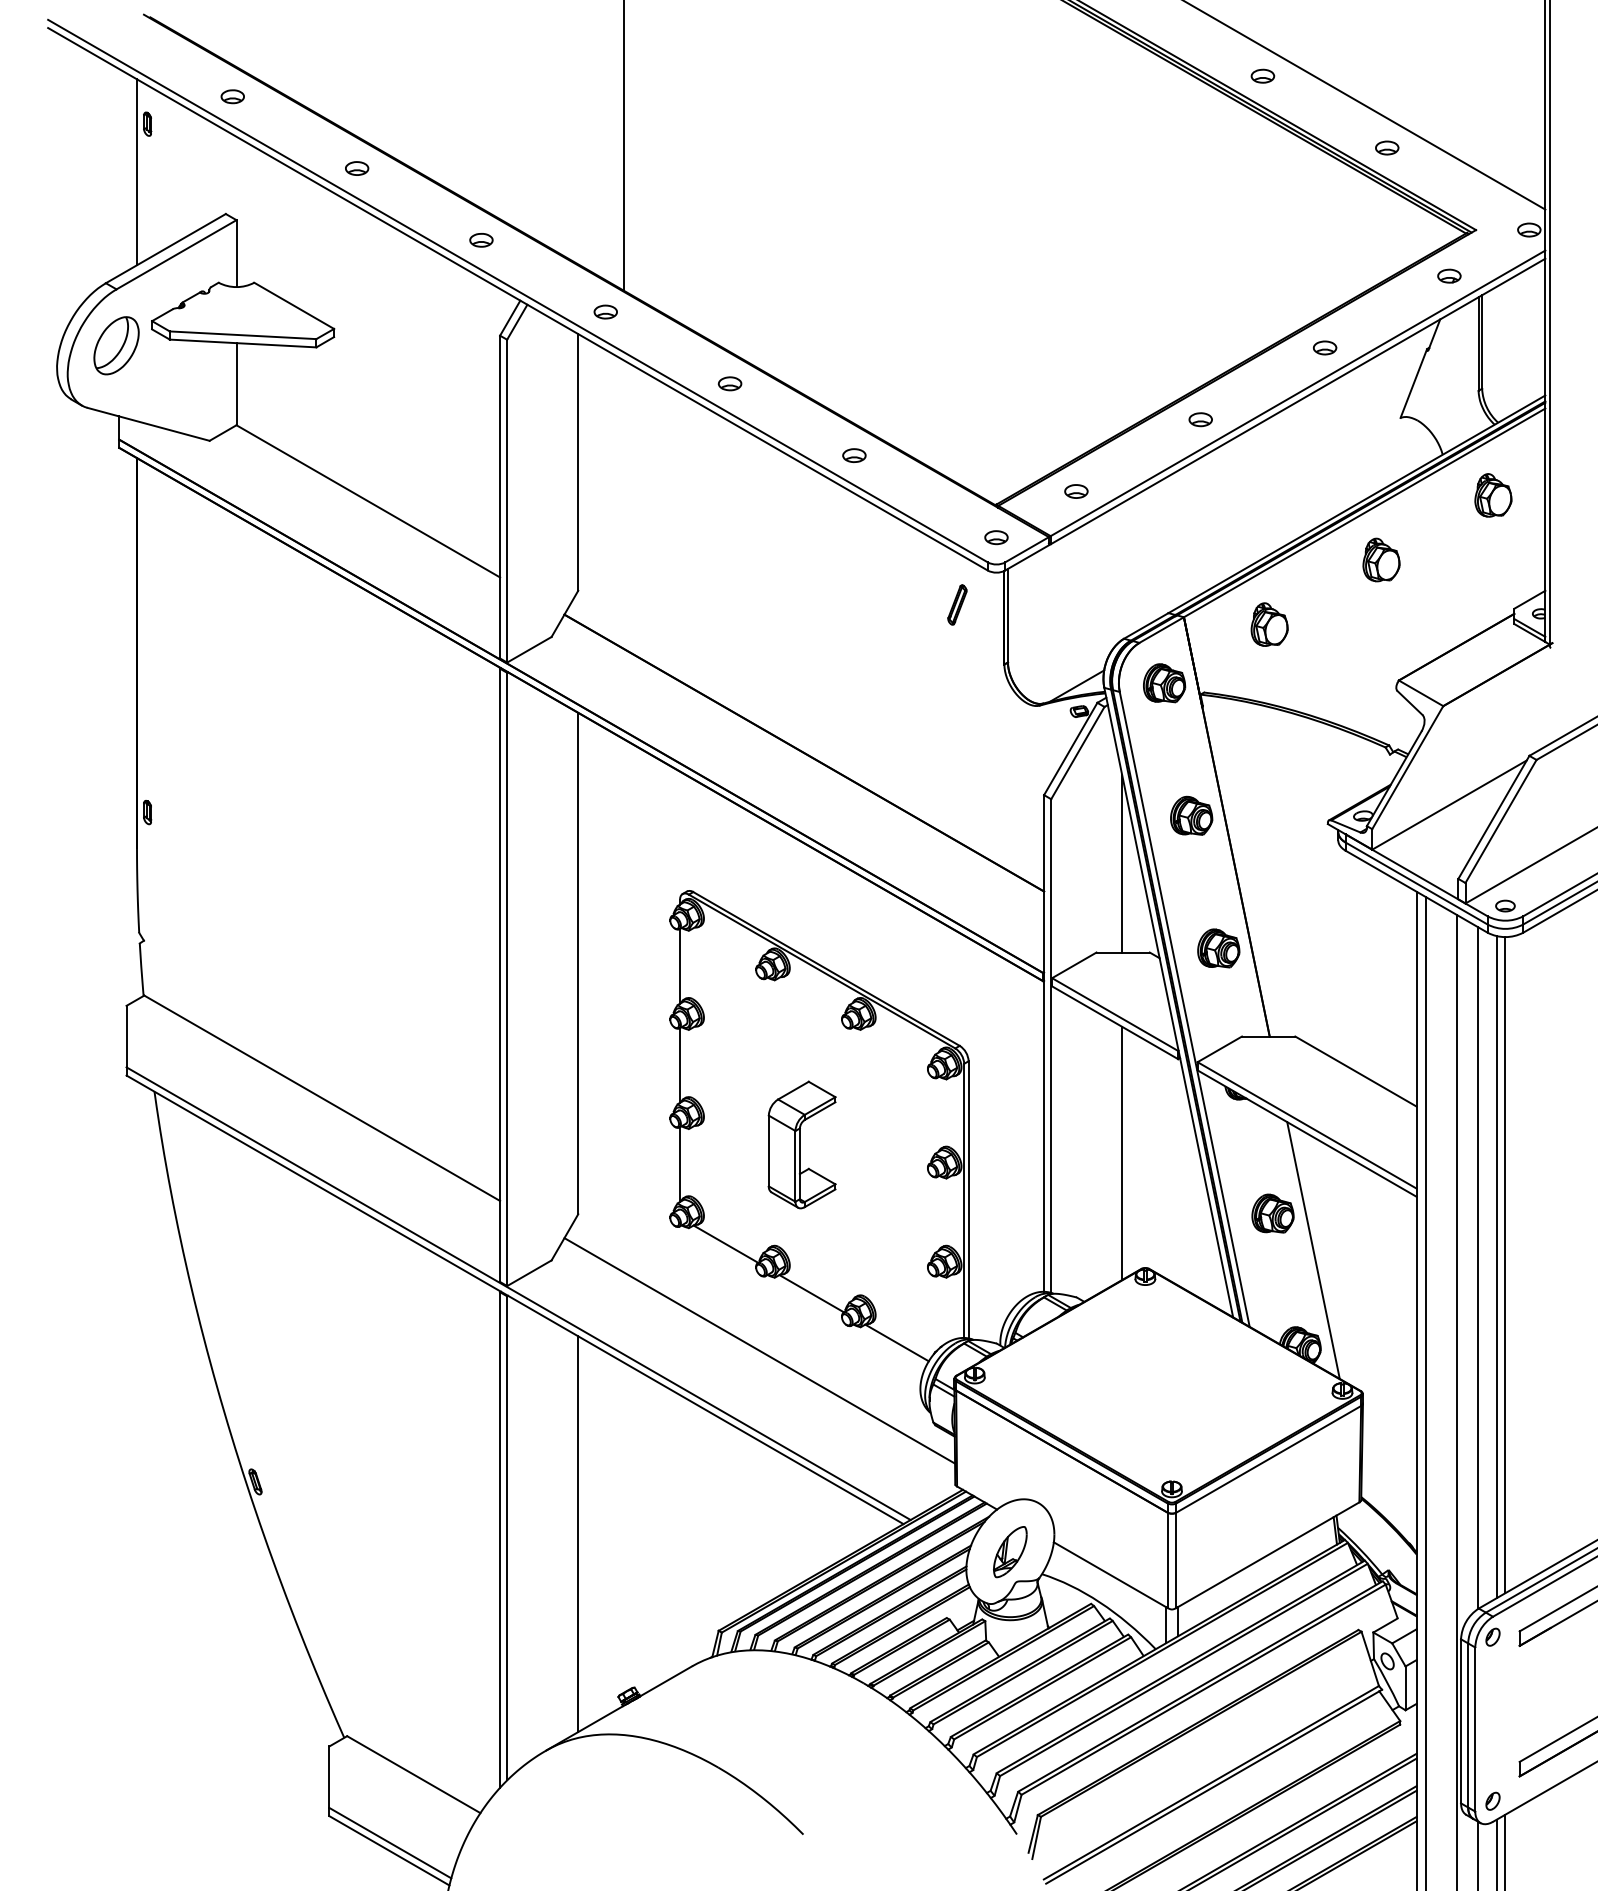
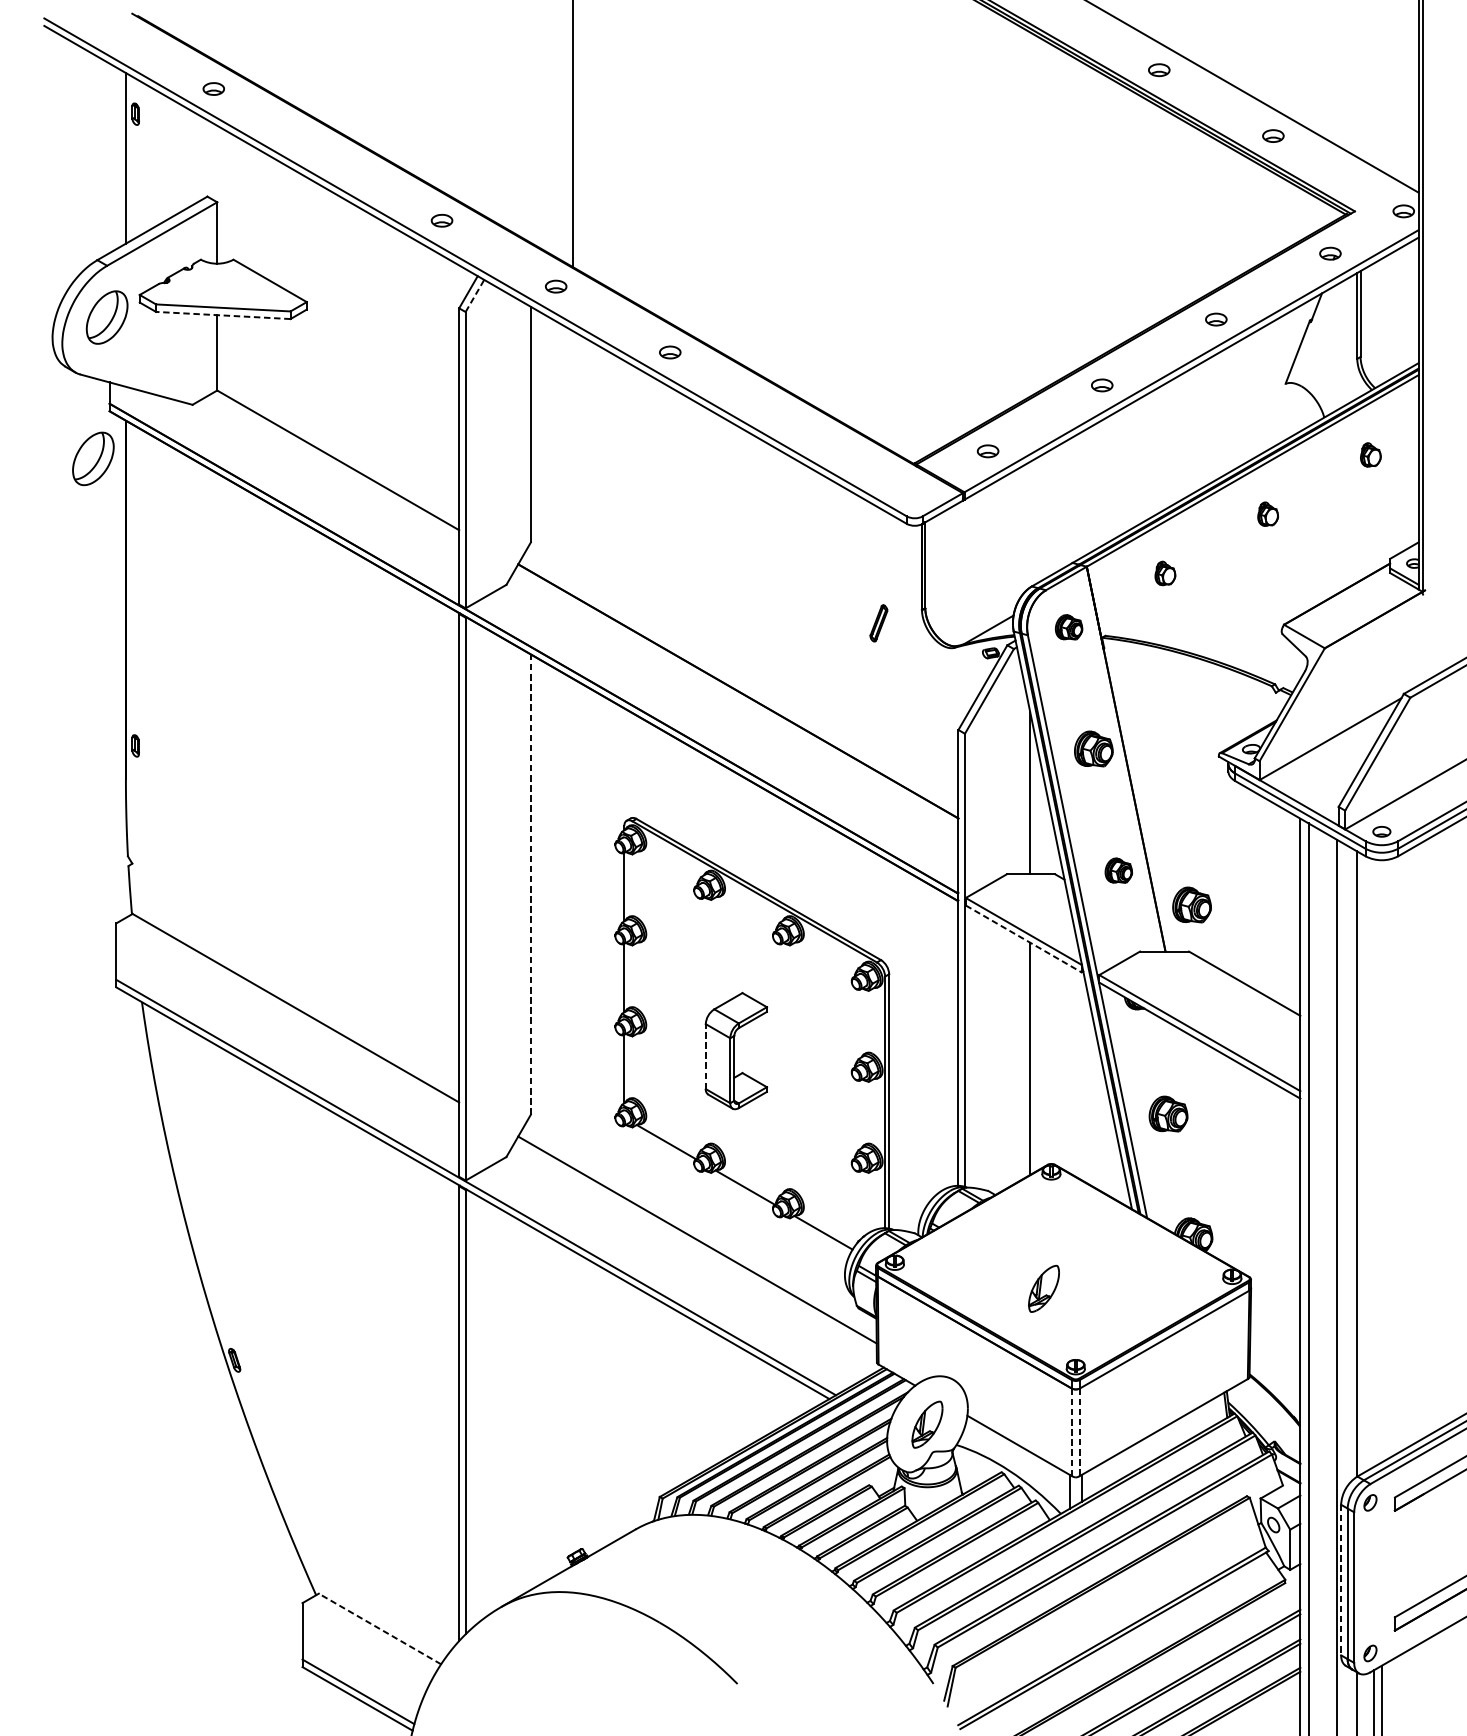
part: (357, 168) -> (328, 154), removed
line: (517, 321) -> (475, 295), solid -> dashed
line: (242, 343) -> (222, 315), solid -> dashed
part: (854, 455) -> (784, 418), removed
part: (1493, 495) -> (1370, 454), size x0.6
part: (101, 499) -> (93, 458), added
part: (996, 537) -> (914, 493), removed
part: (1381, 559) -> (1268, 513), size x0.6
part: (957, 604) -> (878, 622), moved
part: (1269, 624) -> (1165, 573), size x0.6
part: (1164, 683) -> (1068, 627), size x0.7
part: (1218, 948) -> (1118, 870), size x0.7
line: (578, 963) -> (531, 884), solid -> dashed
part: (1298, 985) -> (1191, 904), added
line: (1115, 1022) -> (1023, 938), solid -> dashed
line: (768, 1150) -> (705, 1056), solid -> dashed
line: (1313, 1250) -> (1205, 1147), removed
line: (1505, 1265) -> (1381, 1161), removed
line: (1496, 1267) -> (1373, 1163), removed
part: (1137, 1404) -> (1044, 1289), added
line: (578, 1534) -> (531, 1408), removed
line: (1167, 1560) -> (1071, 1432), solid -> dashed
line: (1176, 1560) -> (1079, 1432), solid -> dashed
line: (1461, 1721) -> (1341, 1580), solid -> dashed
line: (413, 1774) -> (379, 1628), solid -> dashed

